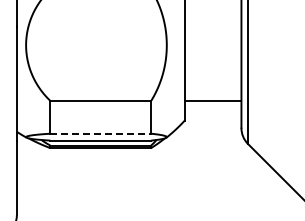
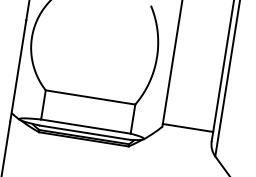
line: (212, 101) -> (187, 127), moved
line: (101, 133) -> (86, 126), dashed -> solid

